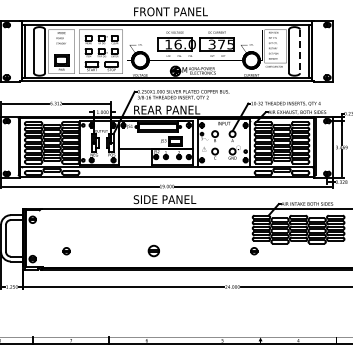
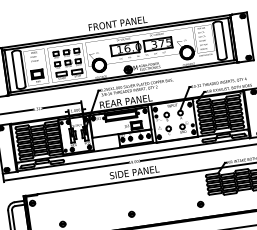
line: (300, 51) -> (224, 40), dashed -> solid
part: (153, 251) -> (131, 214), size x0.62
part: (254, 251) -> (200, 204), moved

